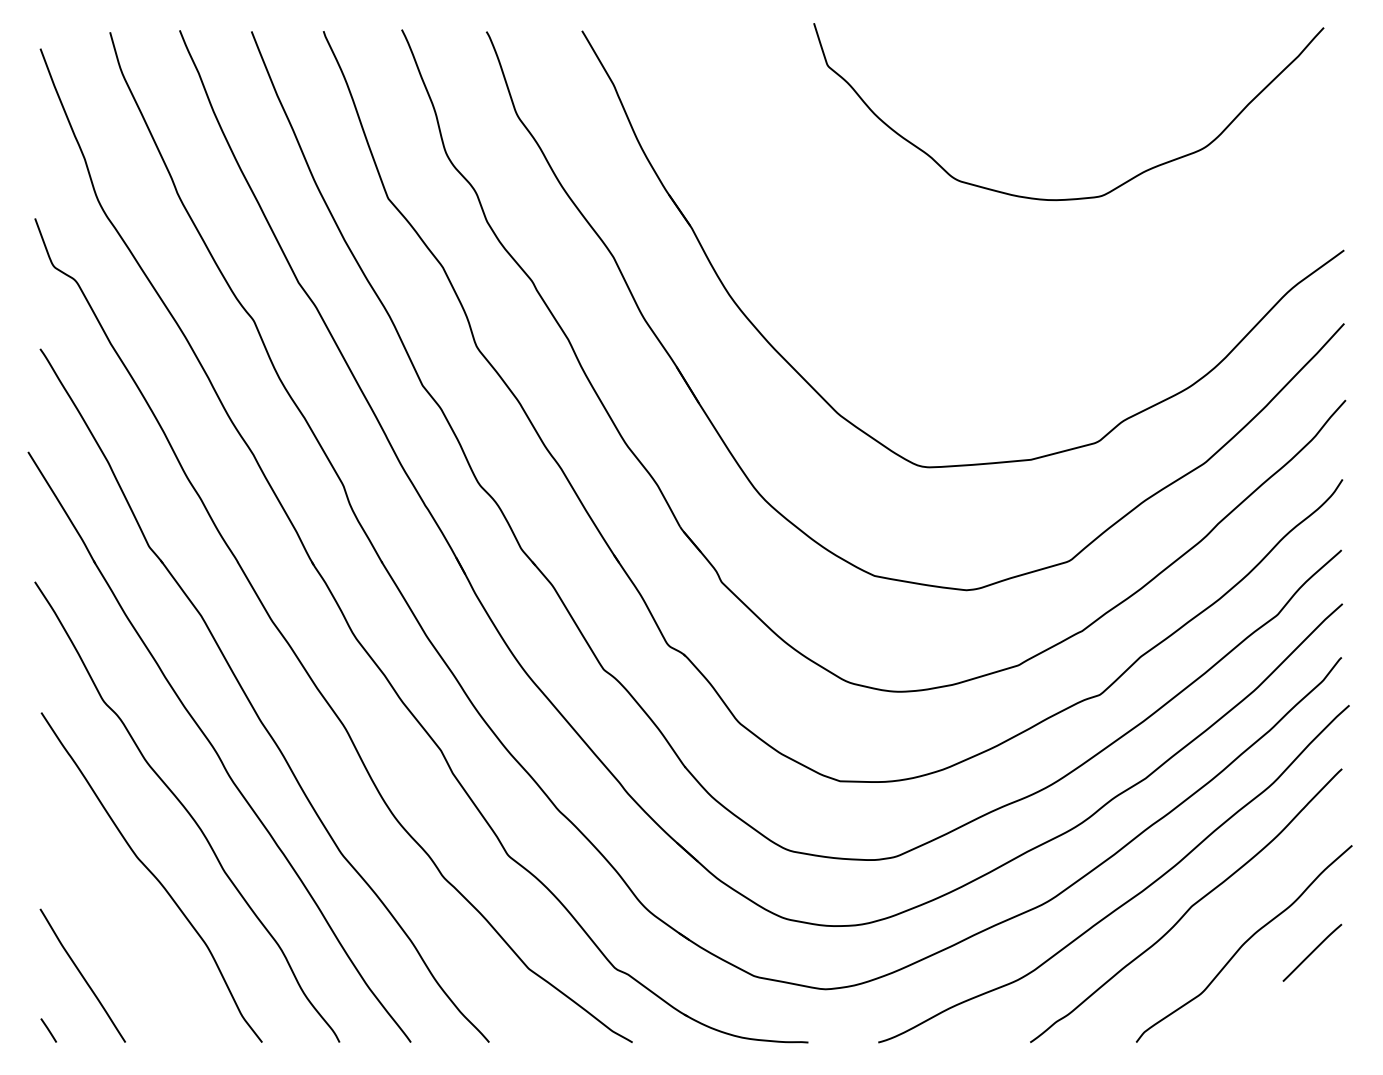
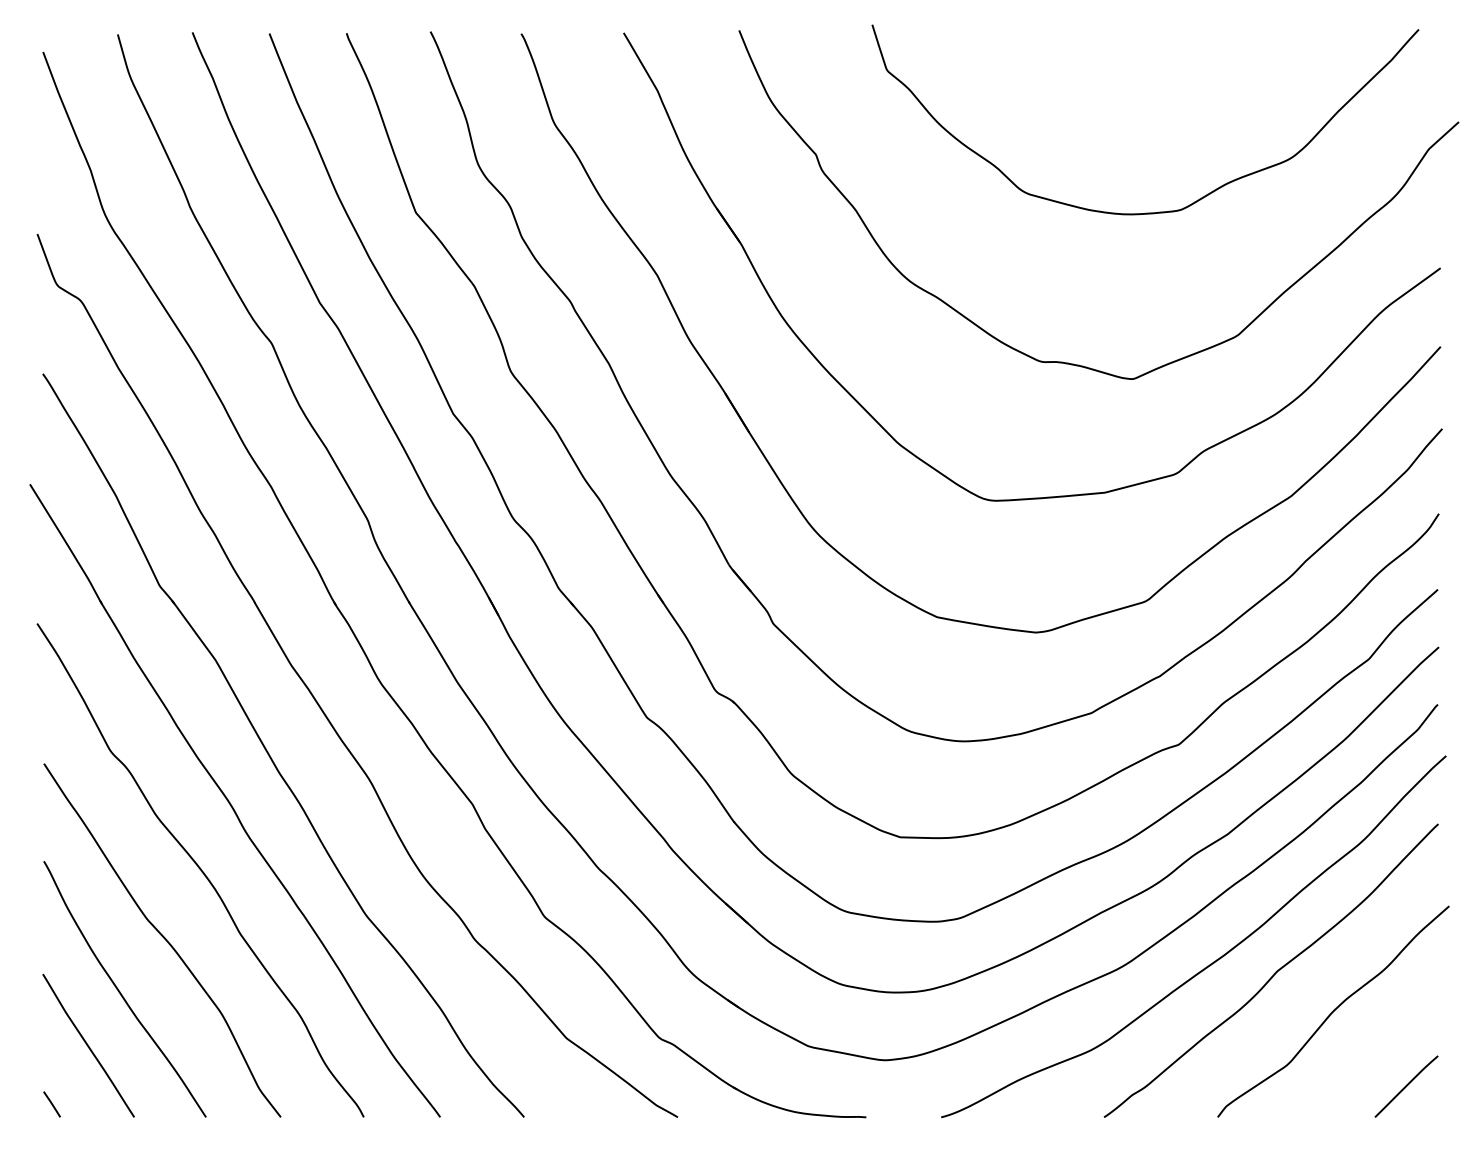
curve: (998, 338) -> (1070, 362), added
curve: (112, 925) -> (120, 991), added
line: (1312, 952) -> (1406, 1086), moved

